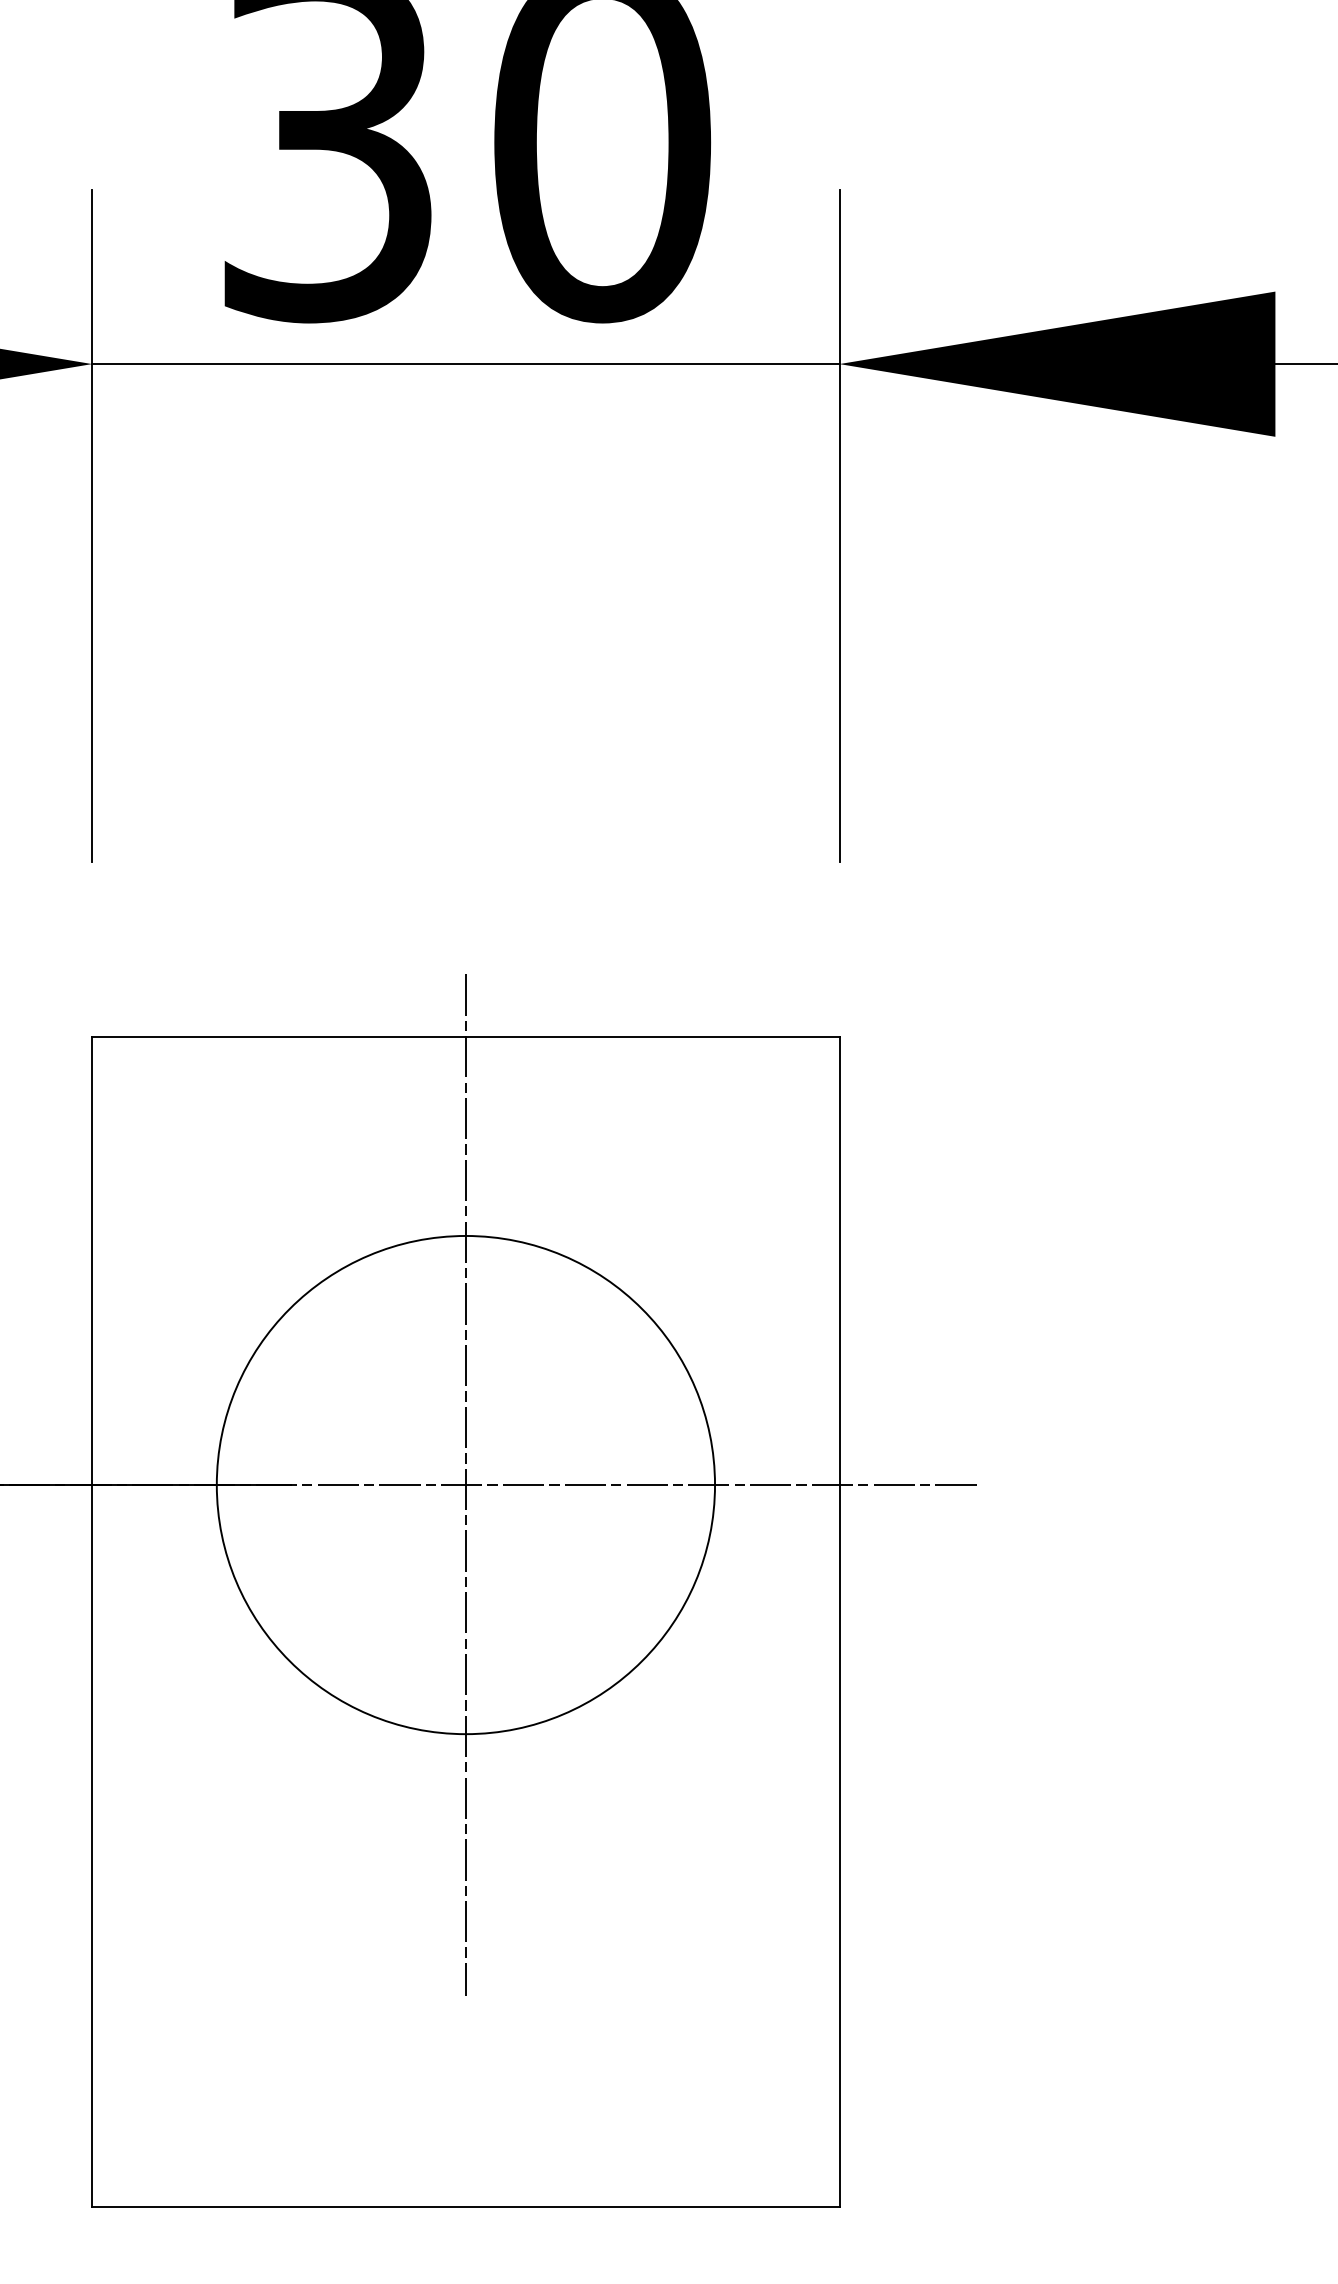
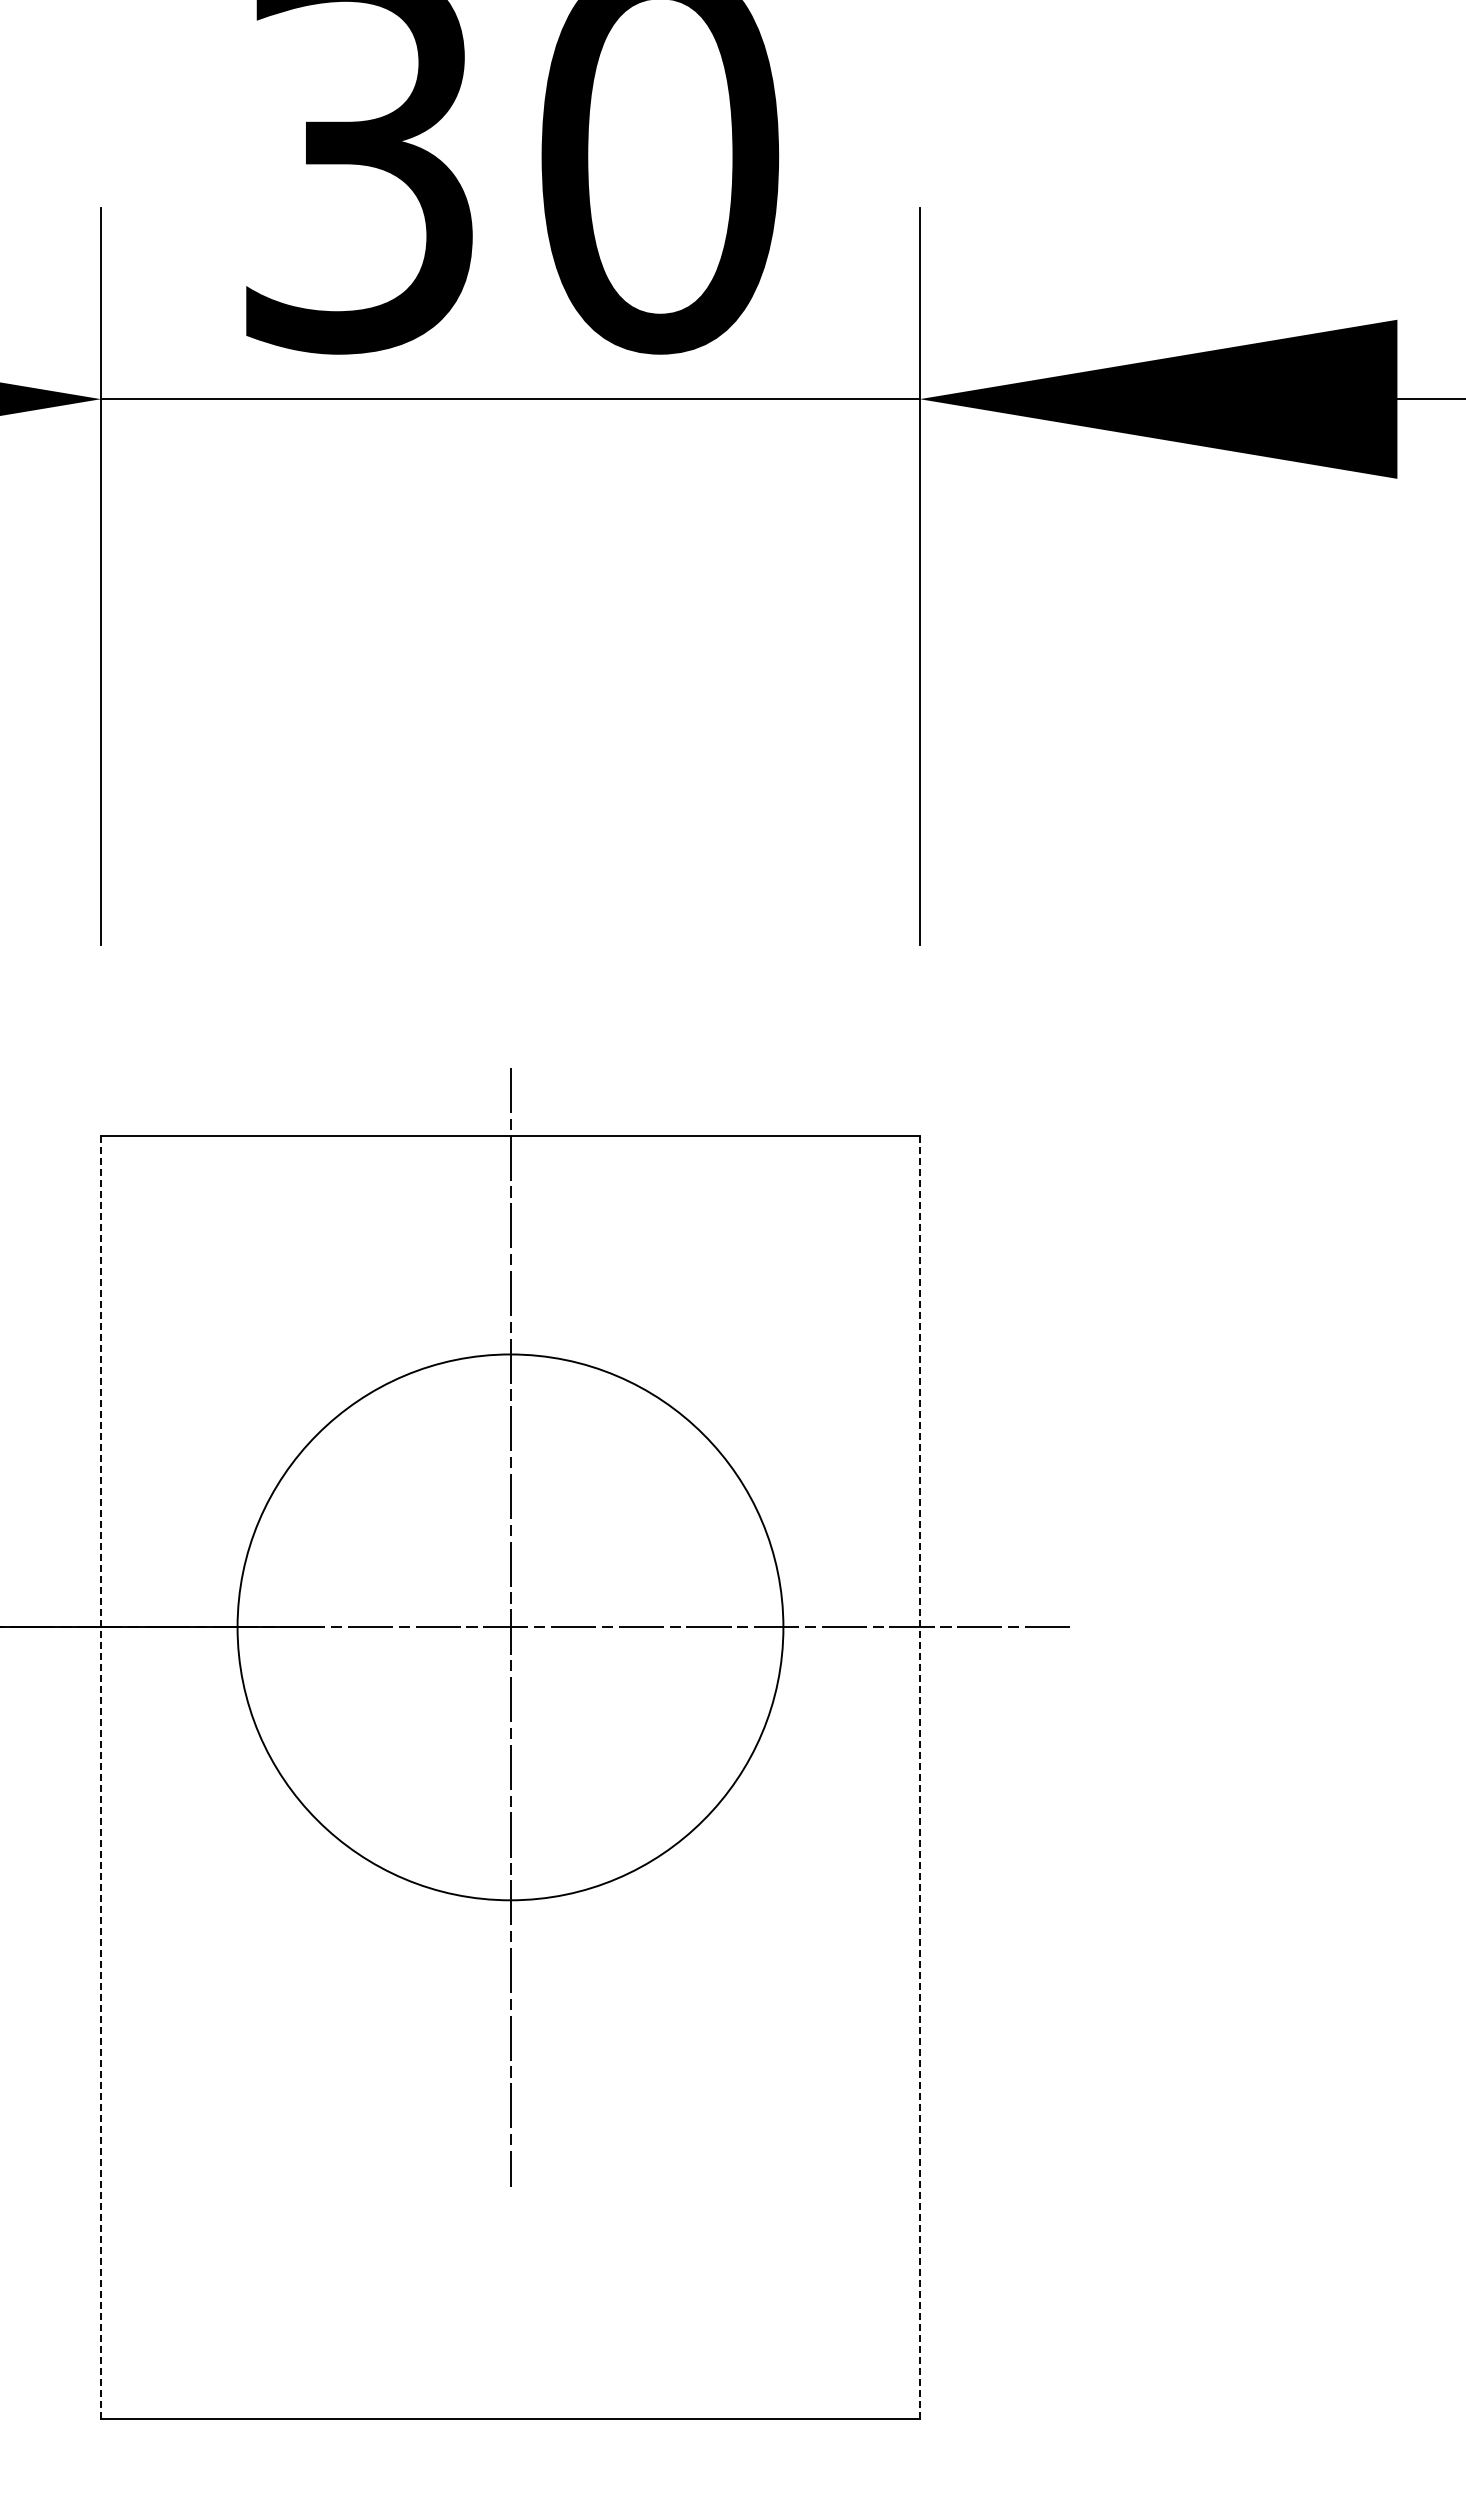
line: (92, 1621) -> (101, 1776), solid -> dashed
line: (839, 1622) -> (919, 1777), solid -> dashed

